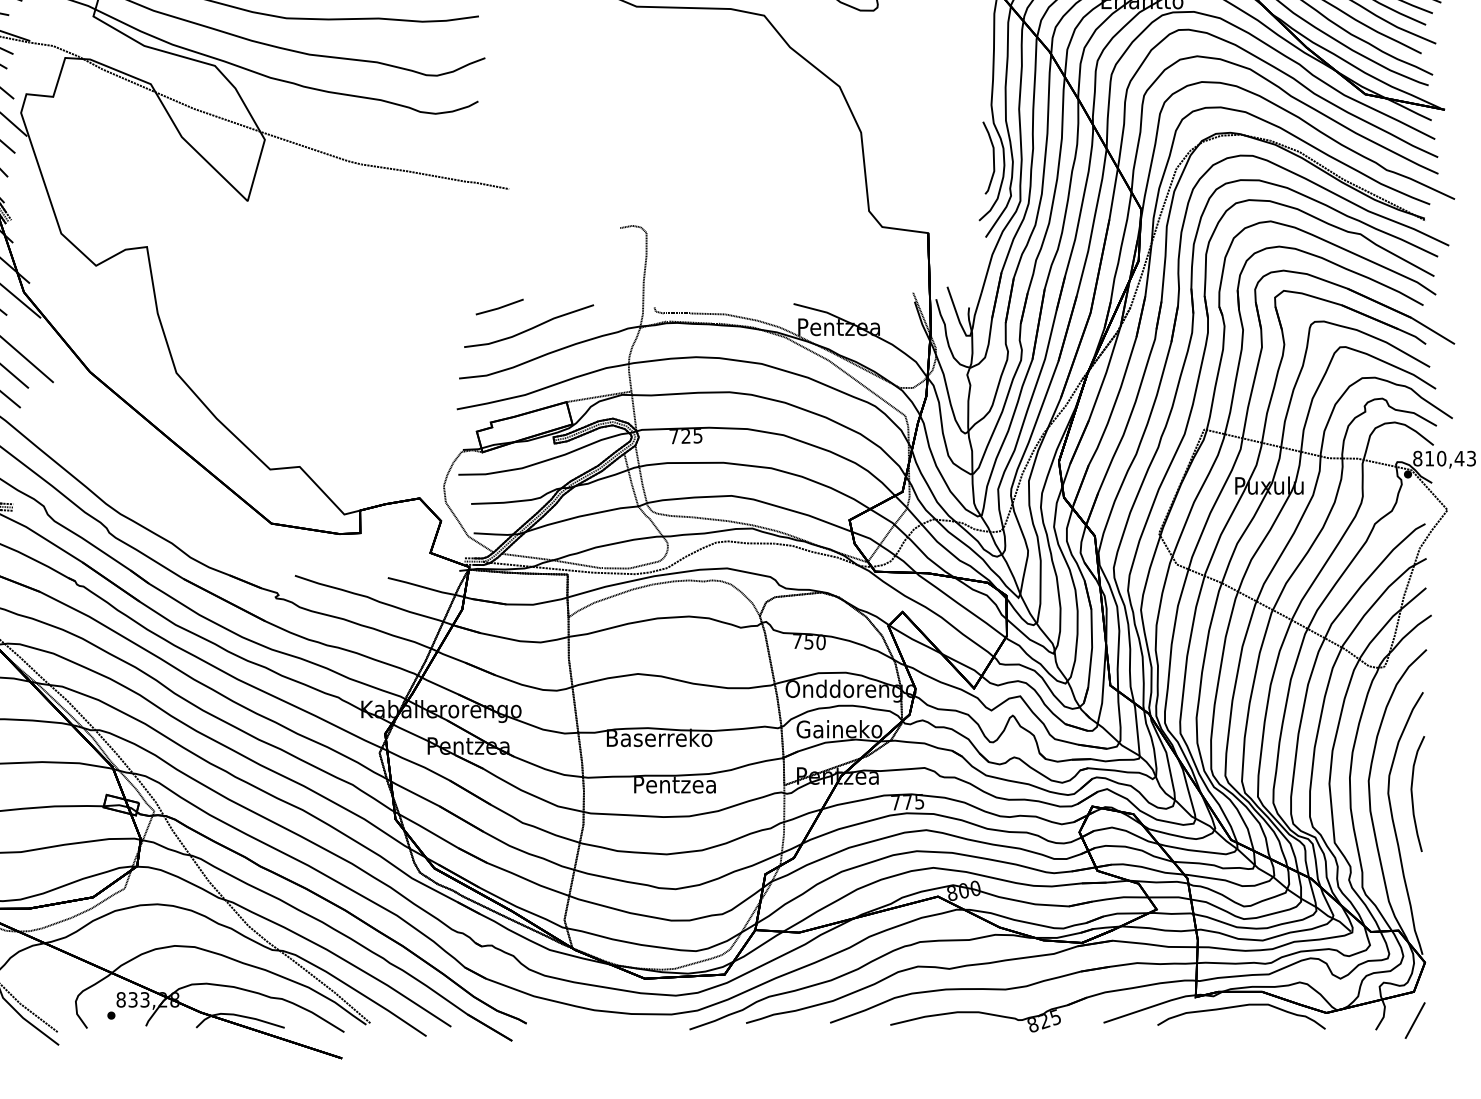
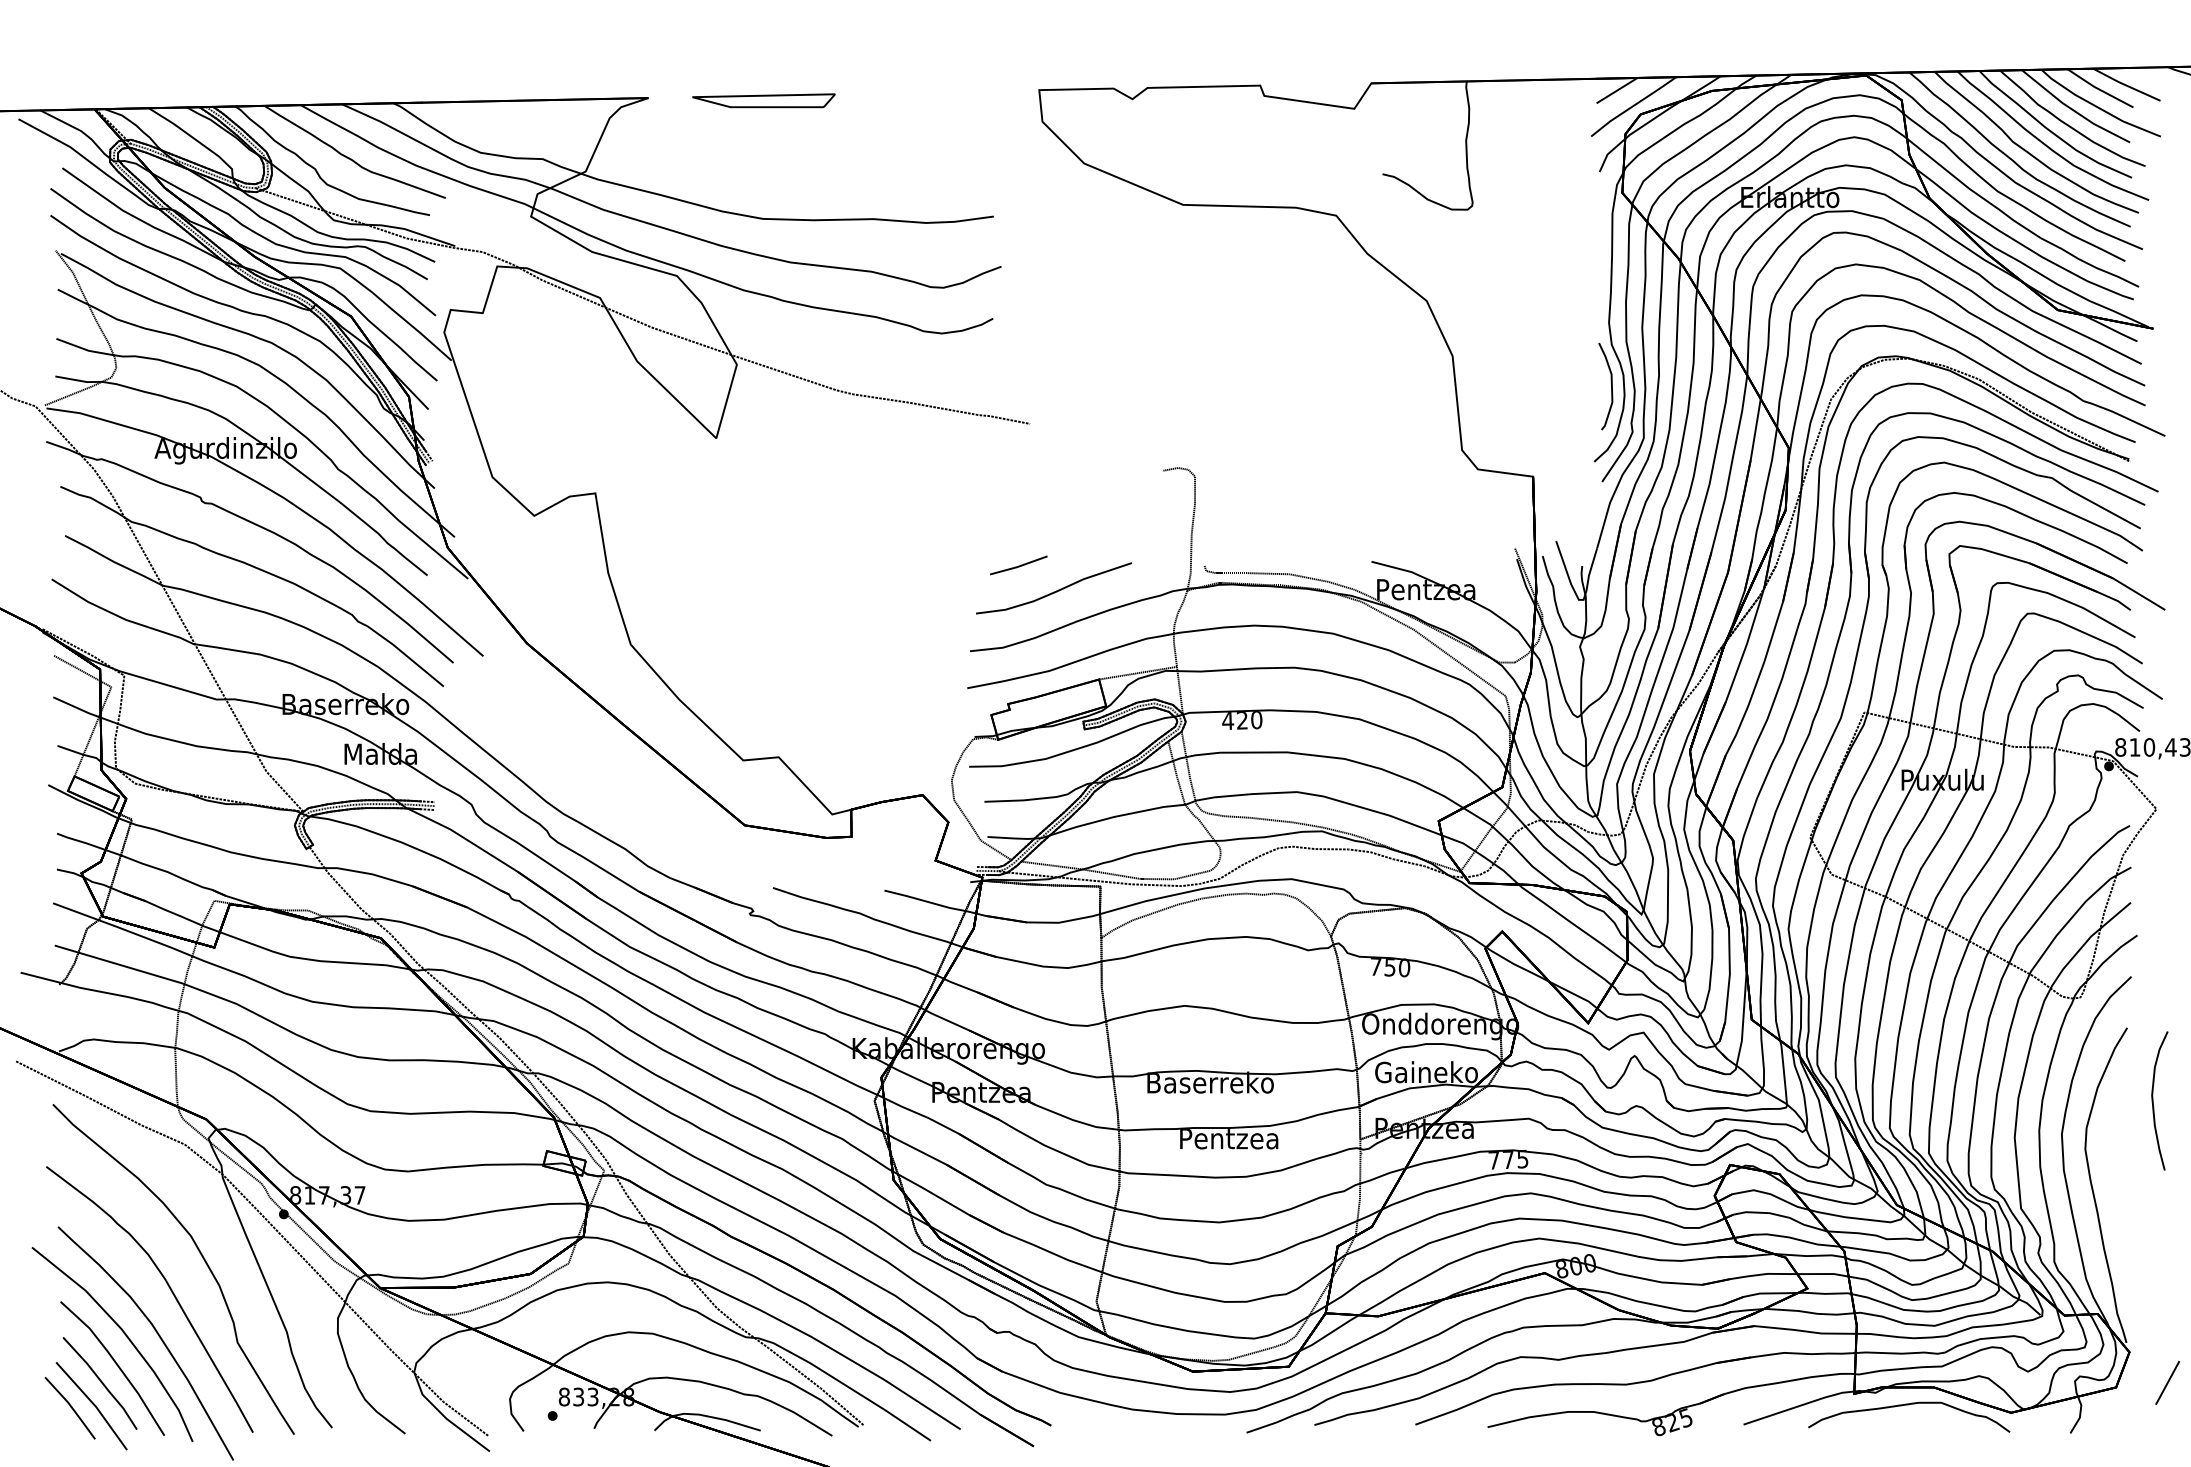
text: (686, 436) -> (1242, 720), 725 -> 420
curve: (1412, 793) -> (2153, 1100), moved
line: (1415, 1020) -> (2167, 1382), moved

